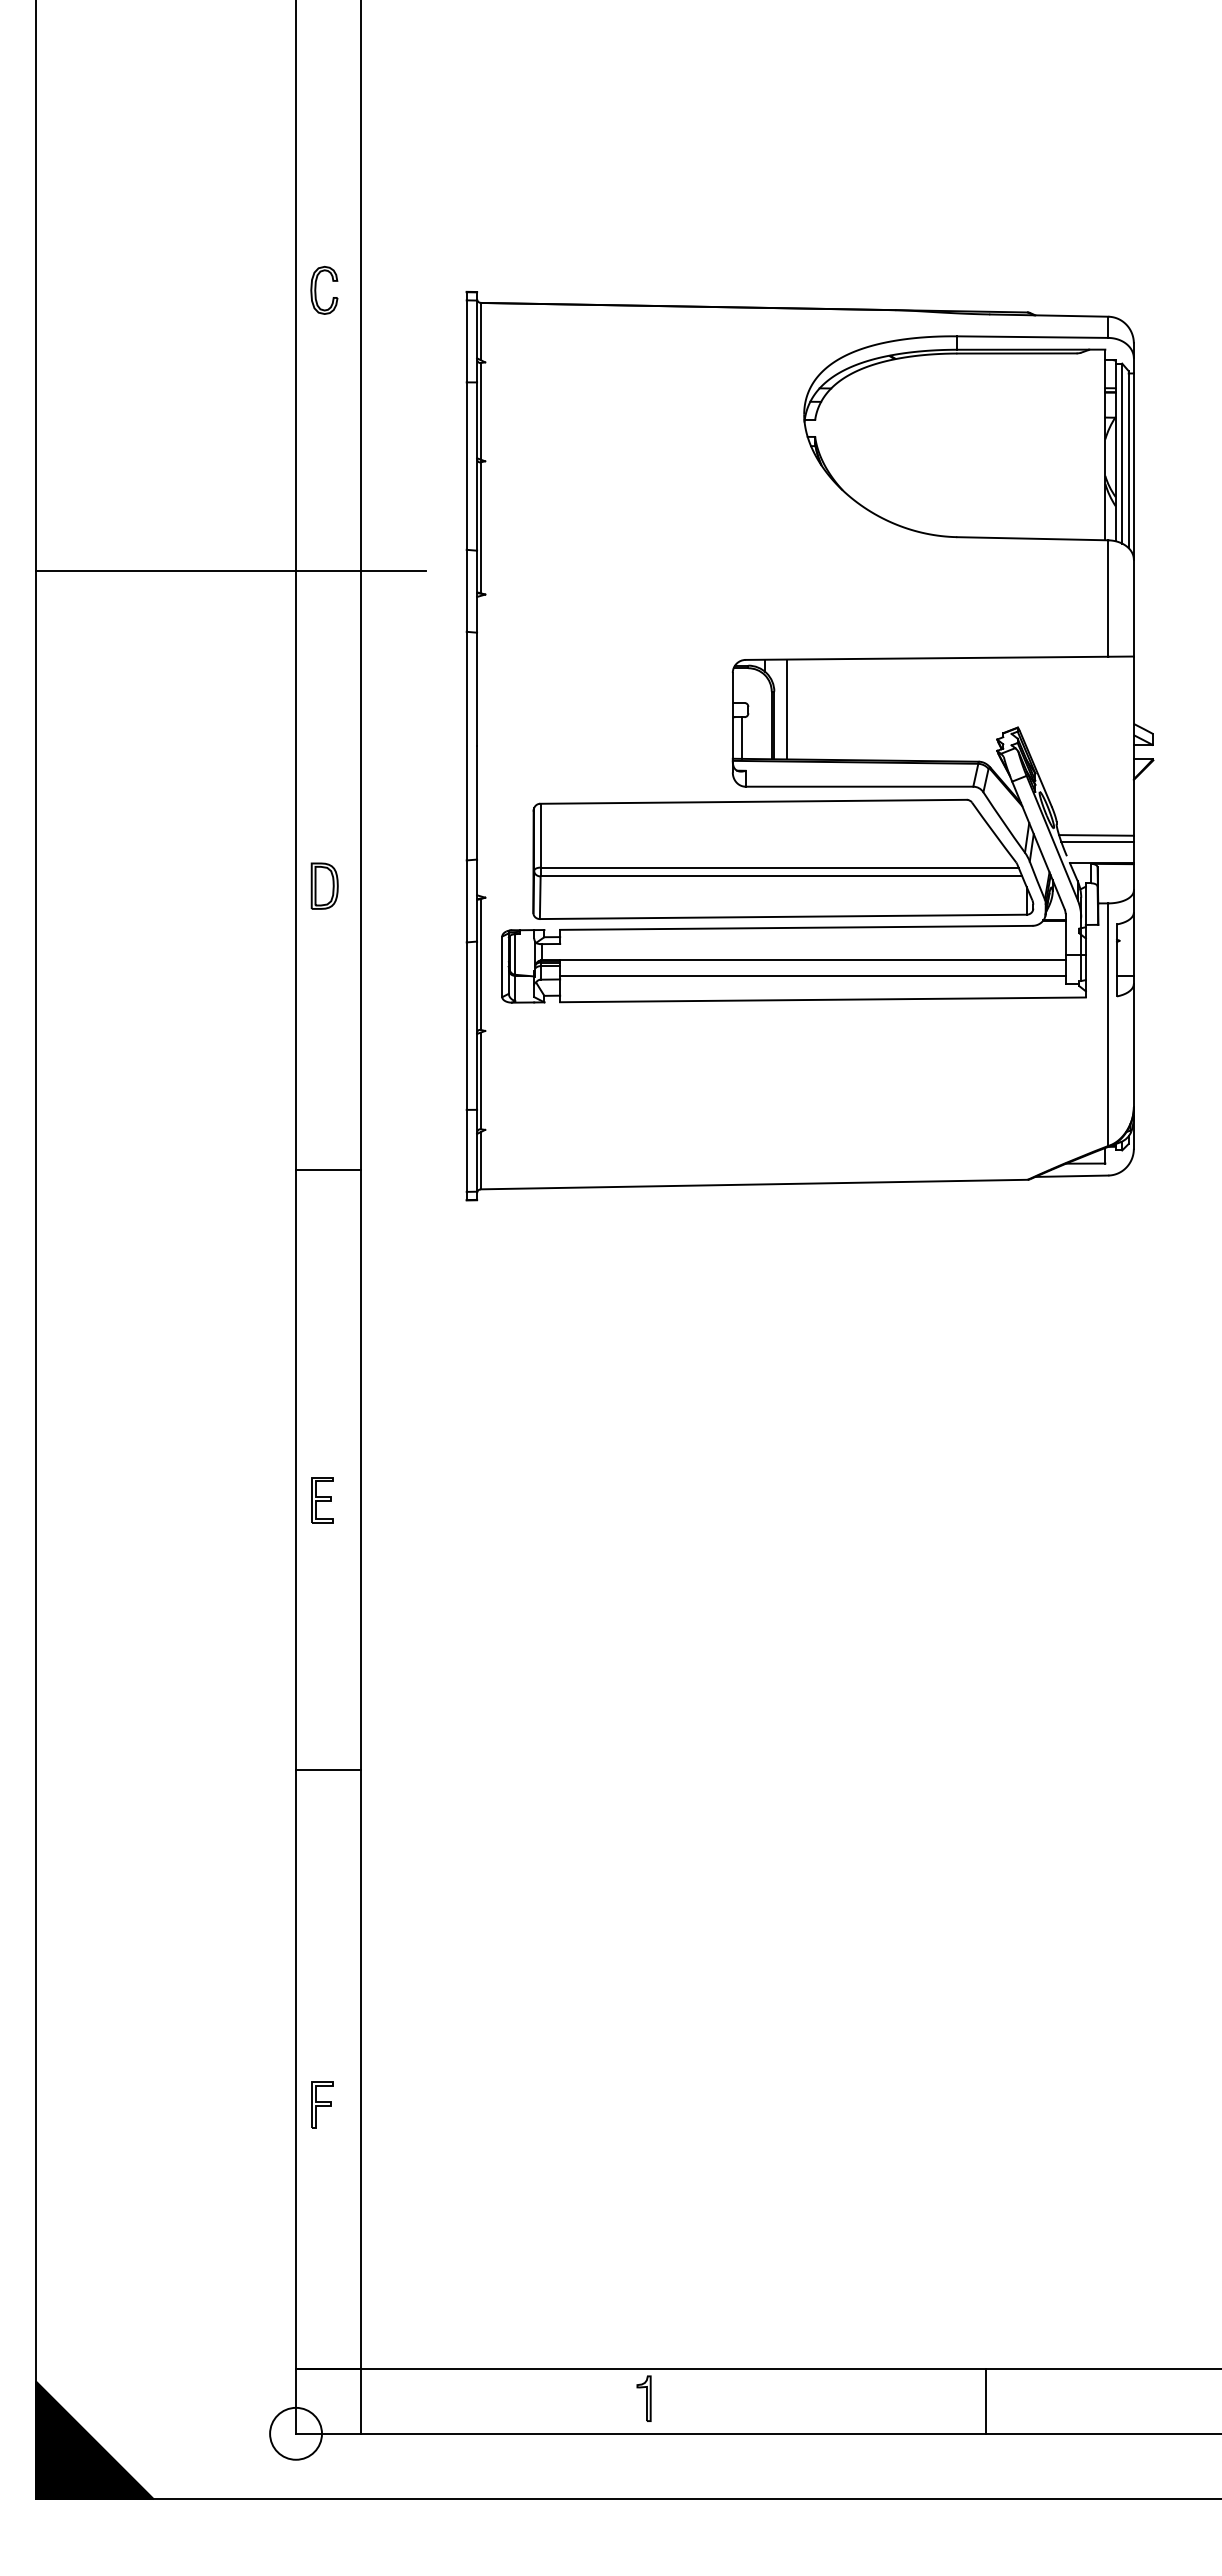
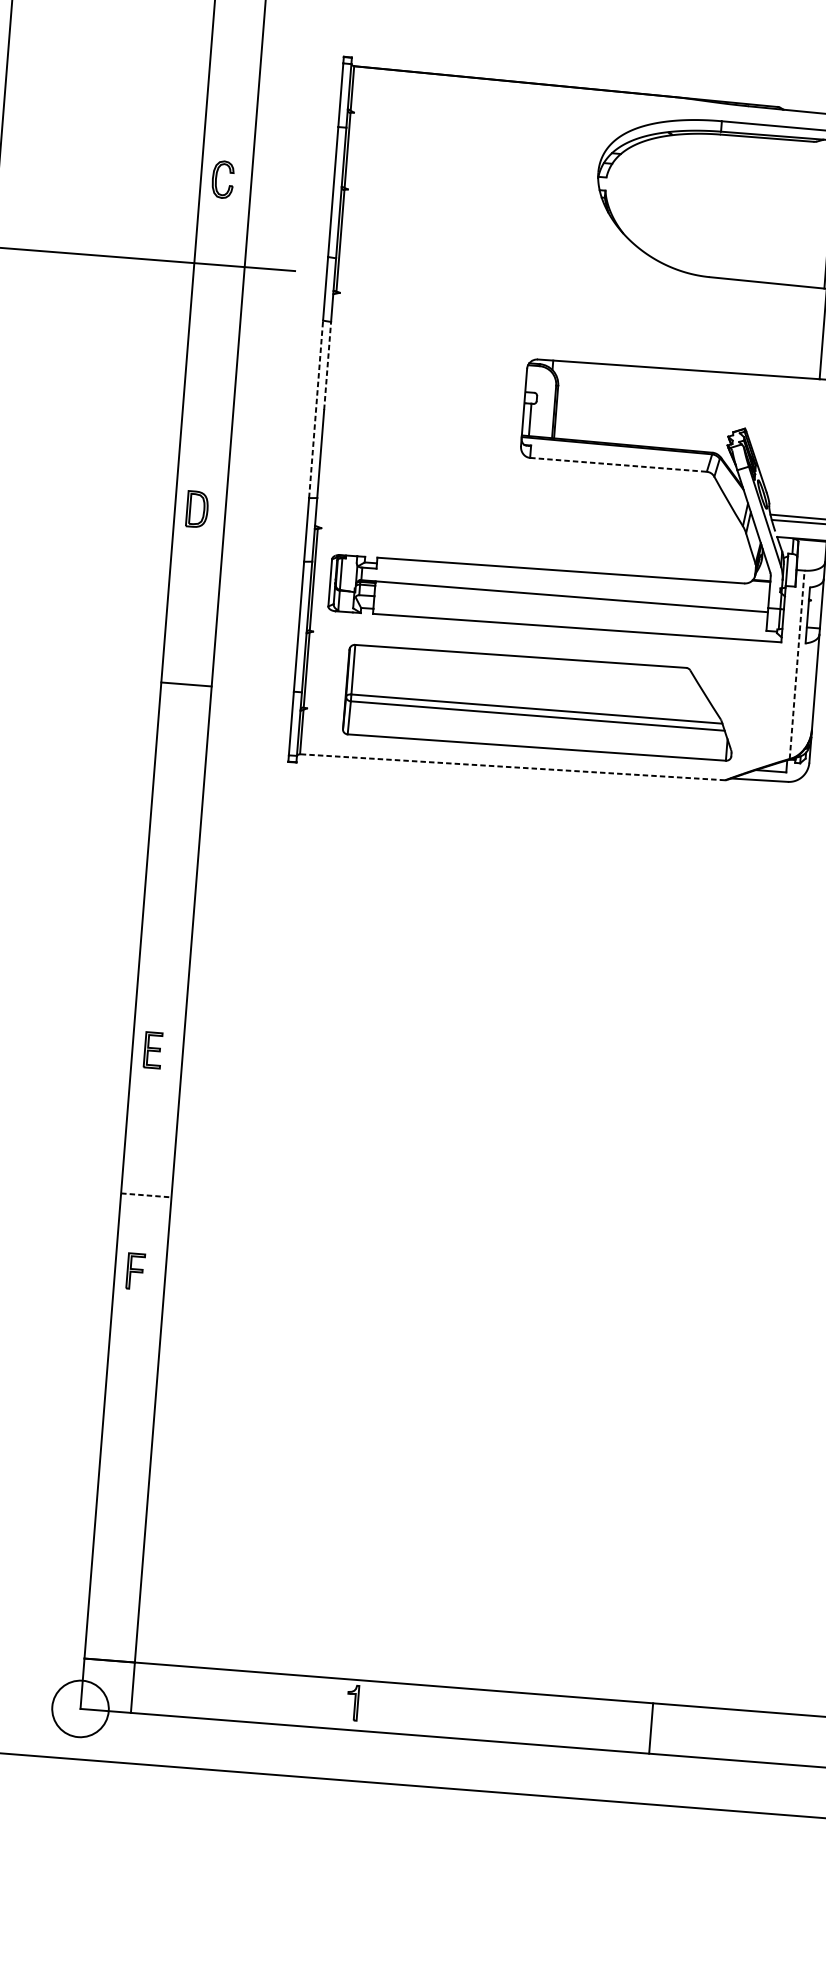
part: (316, 290) -> (216, 179), moved
line: (477, 689) -> (327, 366), solid -> dashed
line: (787, 709) -> (567, 400), removed
line: (466, 745) -> (315, 408), solid -> dashed
line: (859, 786) -> (618, 464), solid -> dashed
part: (783, 858) -> (540, 702), moved
line: (812, 975) -> (570, 608), removed
line: (1108, 1024) -> (797, 664), solid -> dashed
line: (328, 1170) -> (186, 684), moved
line: (753, 1184) -> (511, 767), solid -> dashed
part: (322, 1500) -> (153, 1050), moved
line: (329, 1769) -> (147, 1195), solid -> dashed
part: (322, 2104) -> (135, 1270), moved
line: (985, 2400) -> (651, 1727), moved
circle: (296, 2433) -> (80, 1708), size x1.4

